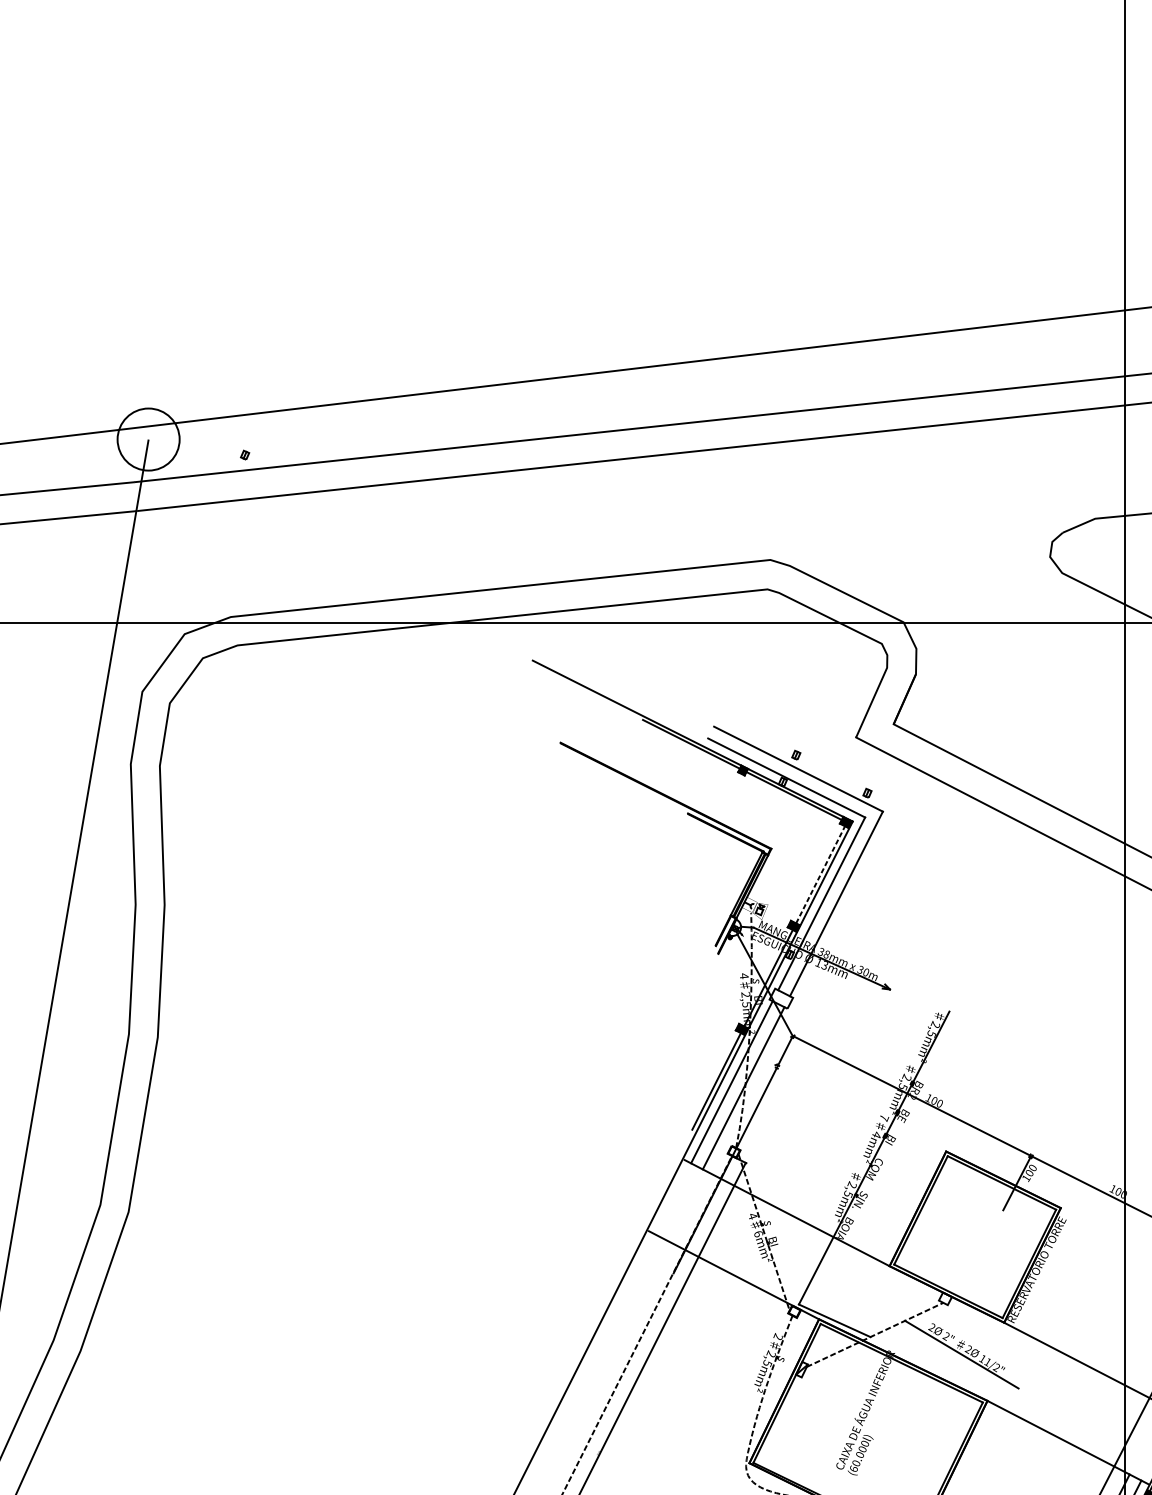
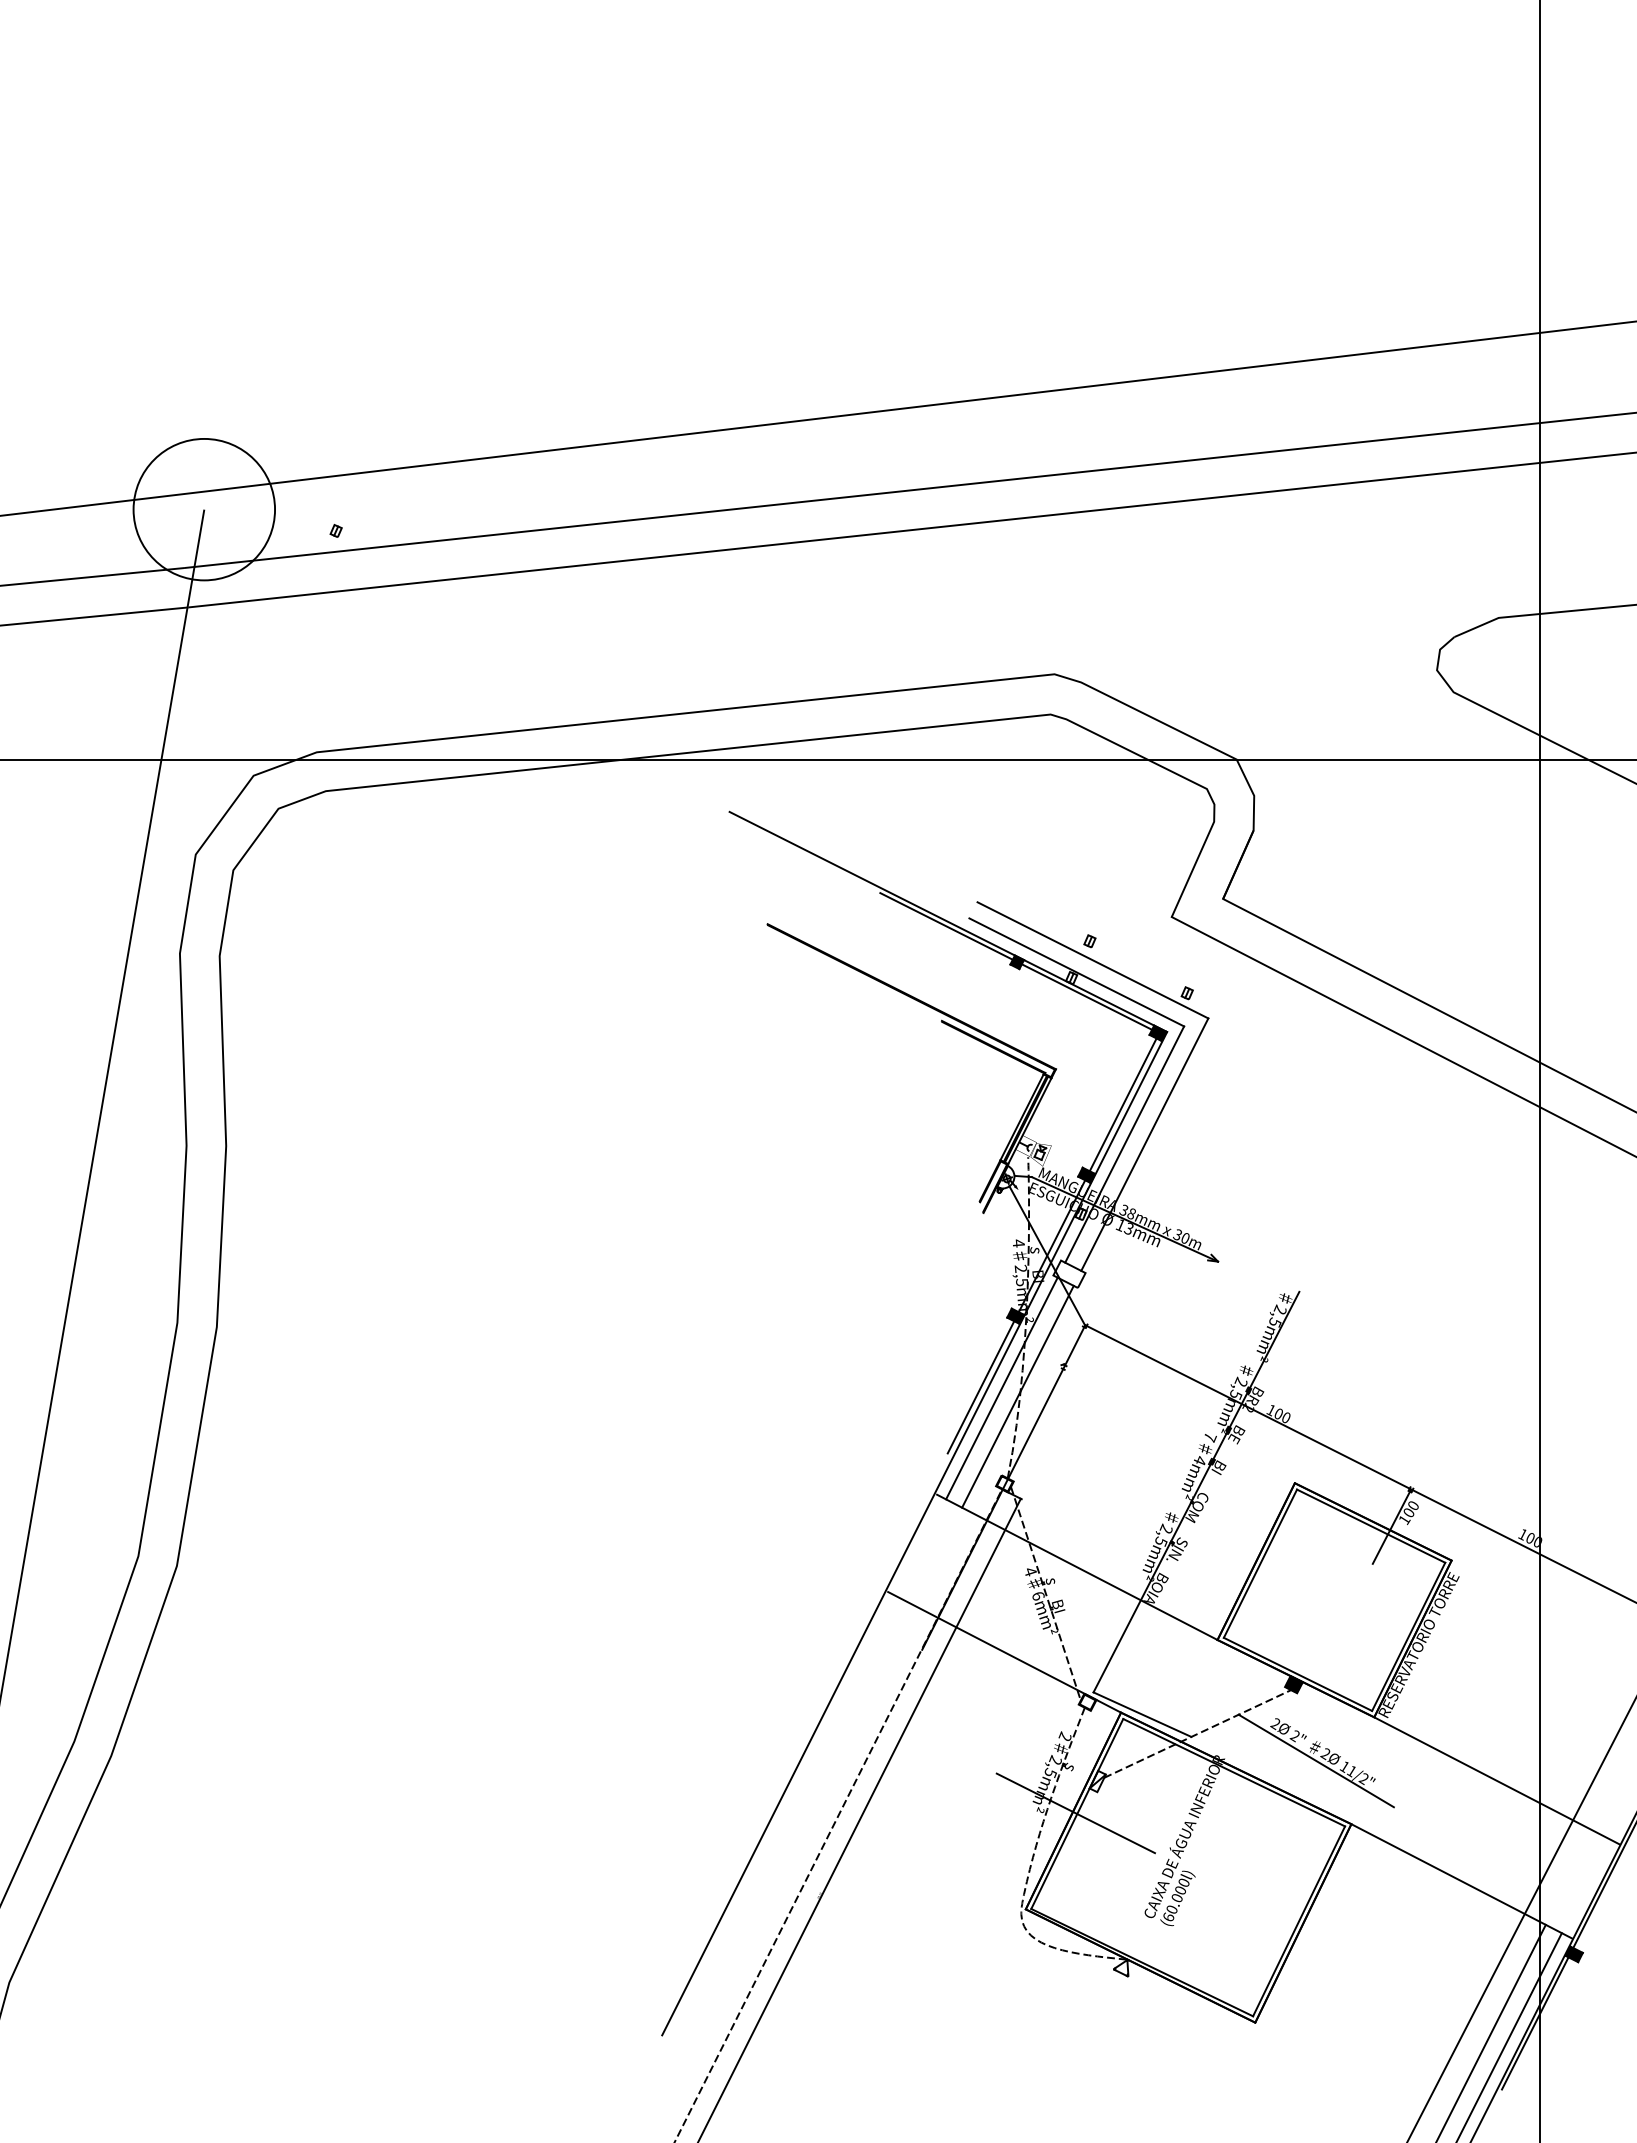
circle: (148, 439) -> (204, 509), size x1.67
line: (820, 874) -> (1123, 1104), dashed -> solid
hatch: (945, 1298) -> (1293, 1684), added
line: (785, 1393) -> (1075, 1813), added

